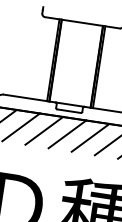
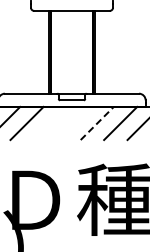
line: (44, 130) -> (50, 123), removed
line: (67, 134) -> (73, 123), removed
line: (90, 137) -> (97, 123), solid -> dashed

